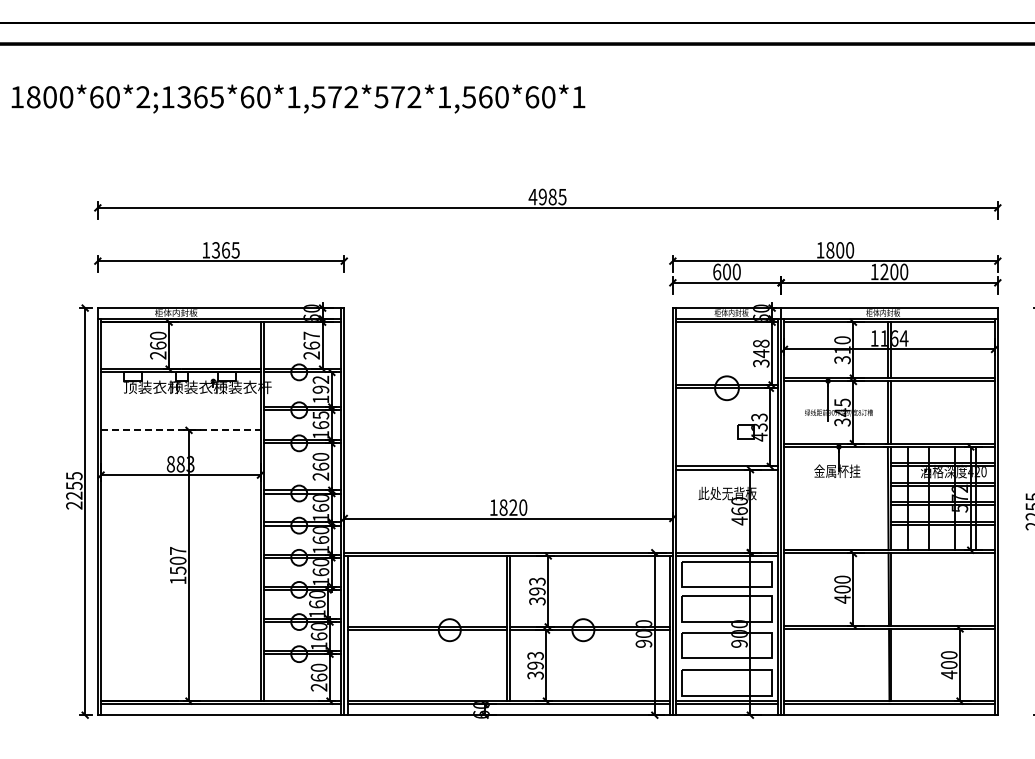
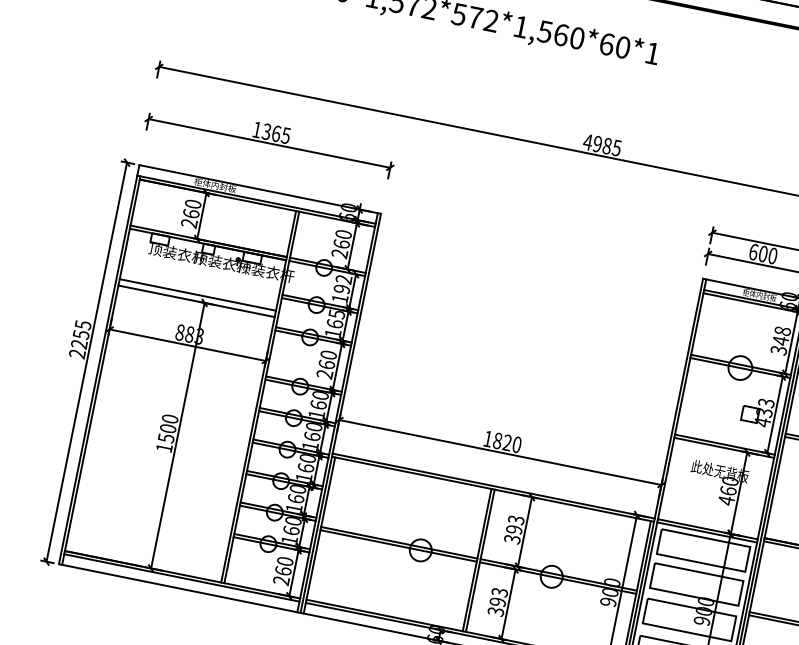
text: (311, 335) -> (343, 234), 267 -> 260
line: (180, 423) -> (197, 294), added
line: (180, 430) -> (196, 301), dashed -> solid
text: (177, 550) -> (169, 418), 1507 -> 1500

